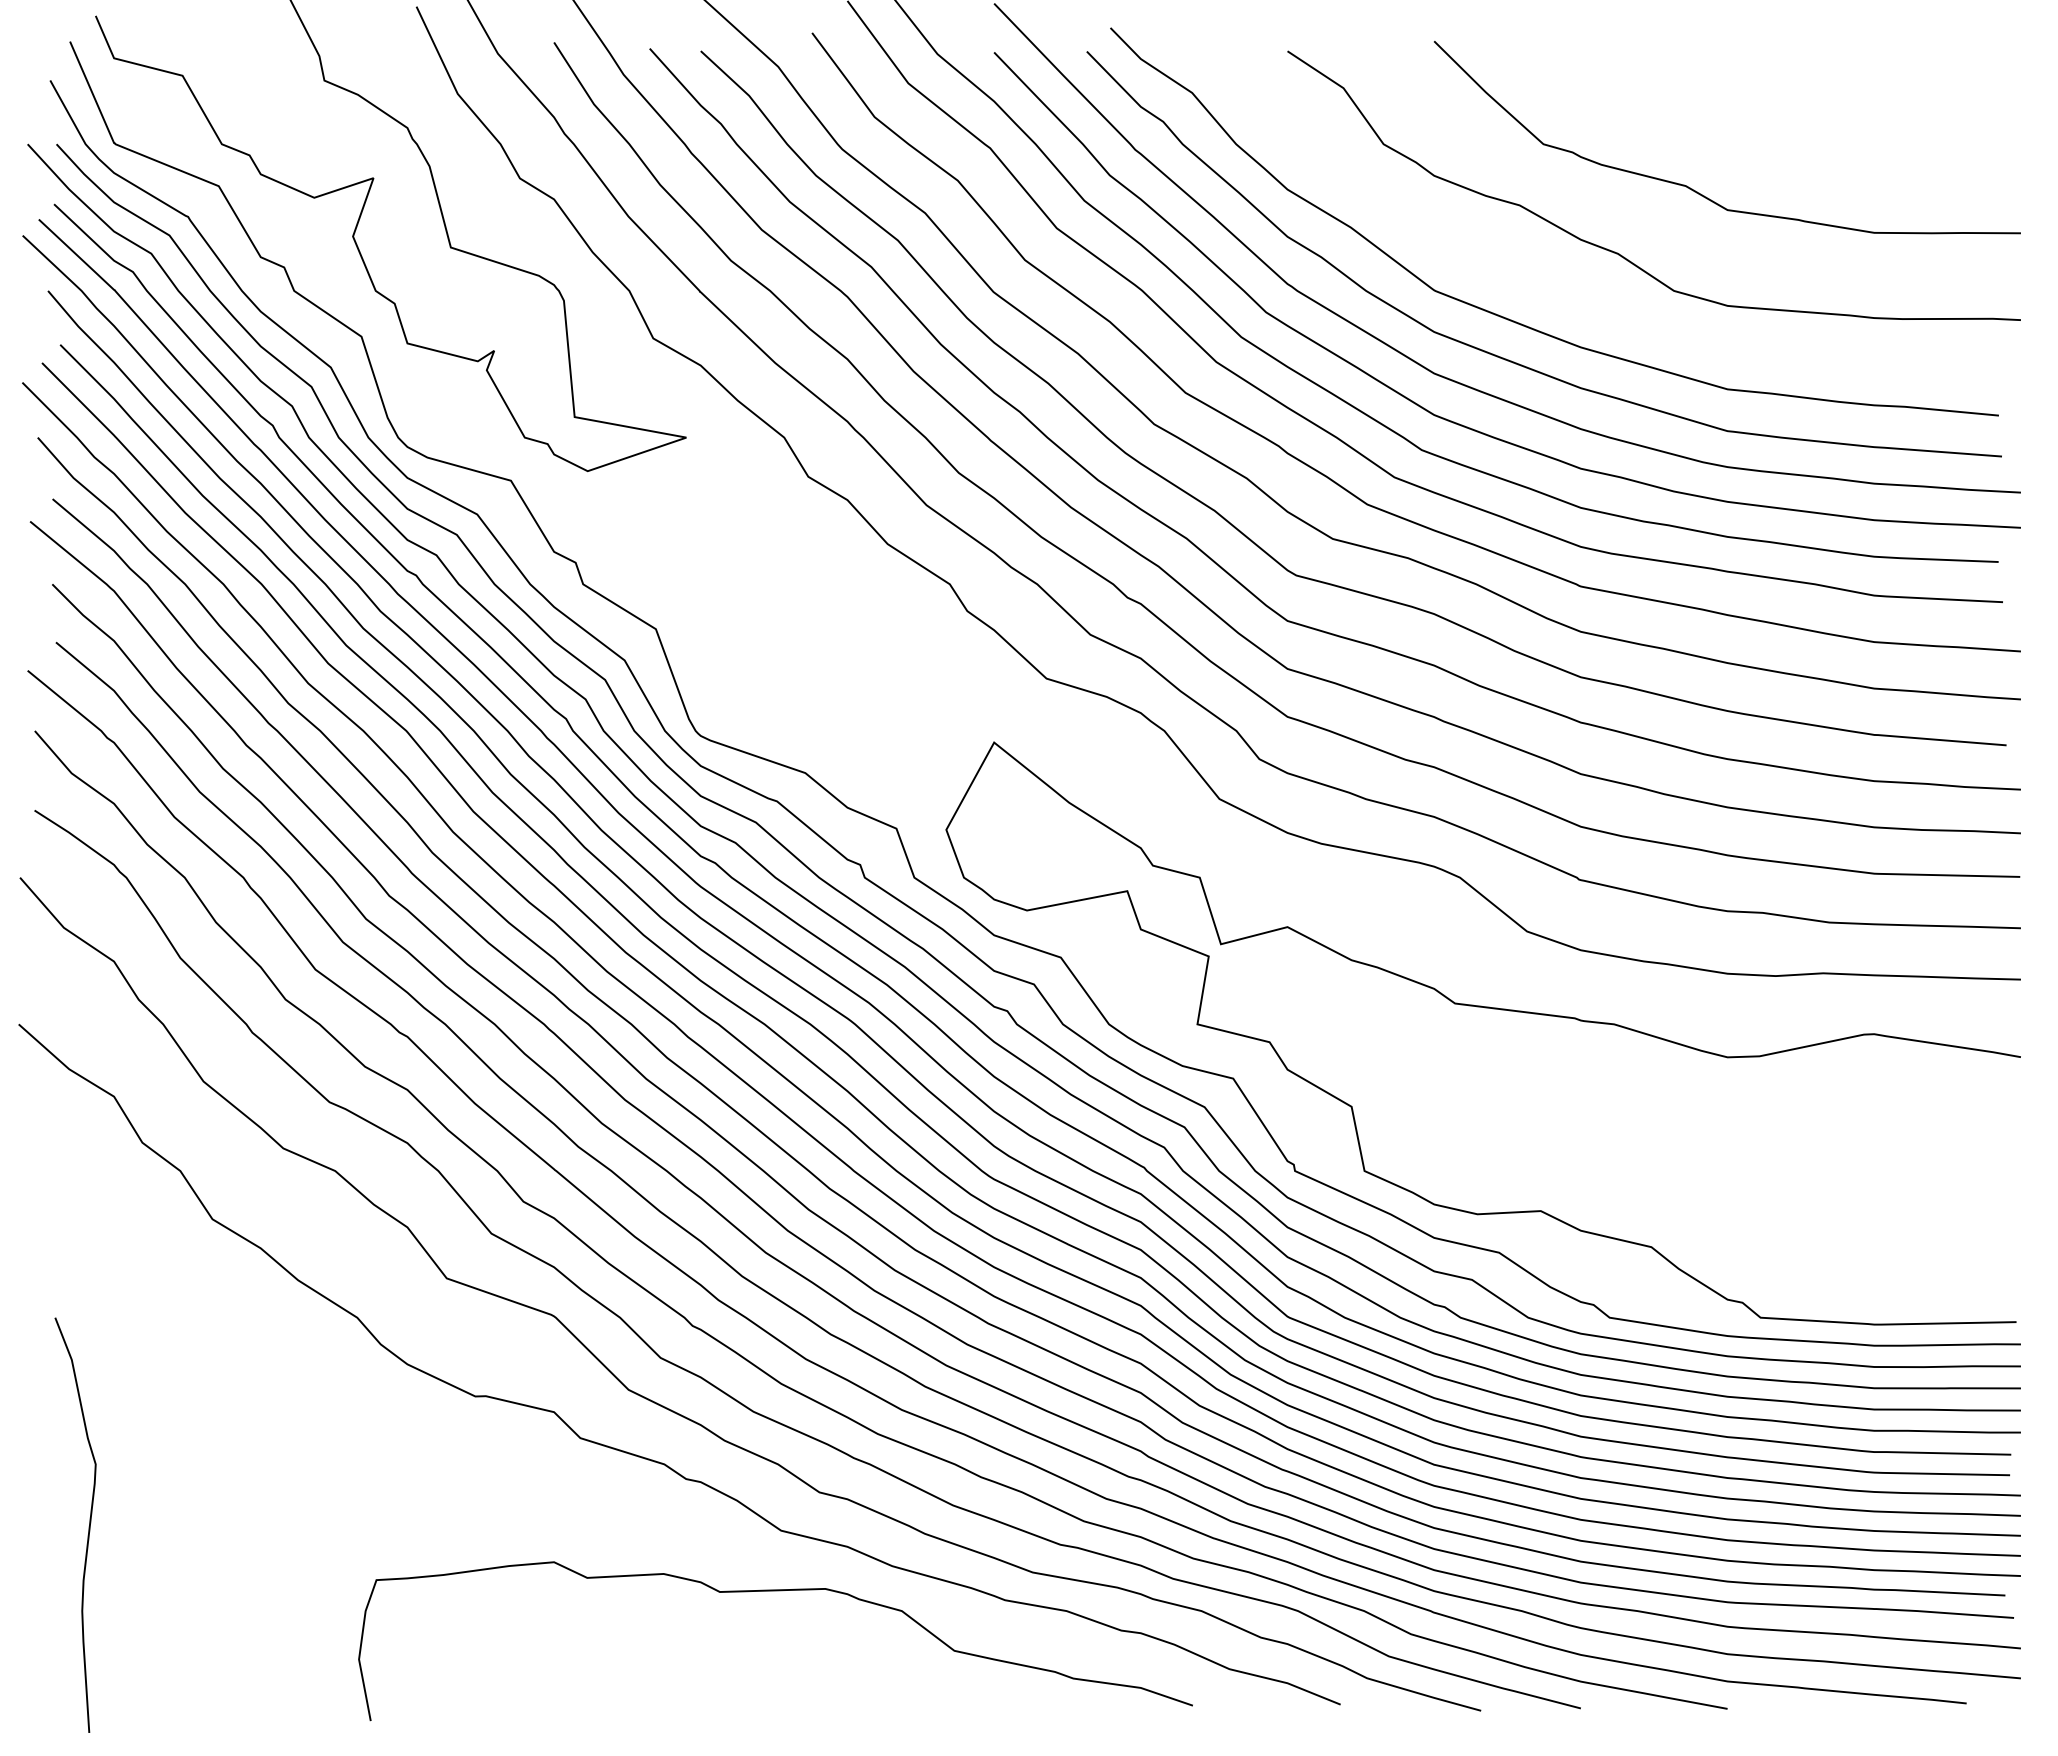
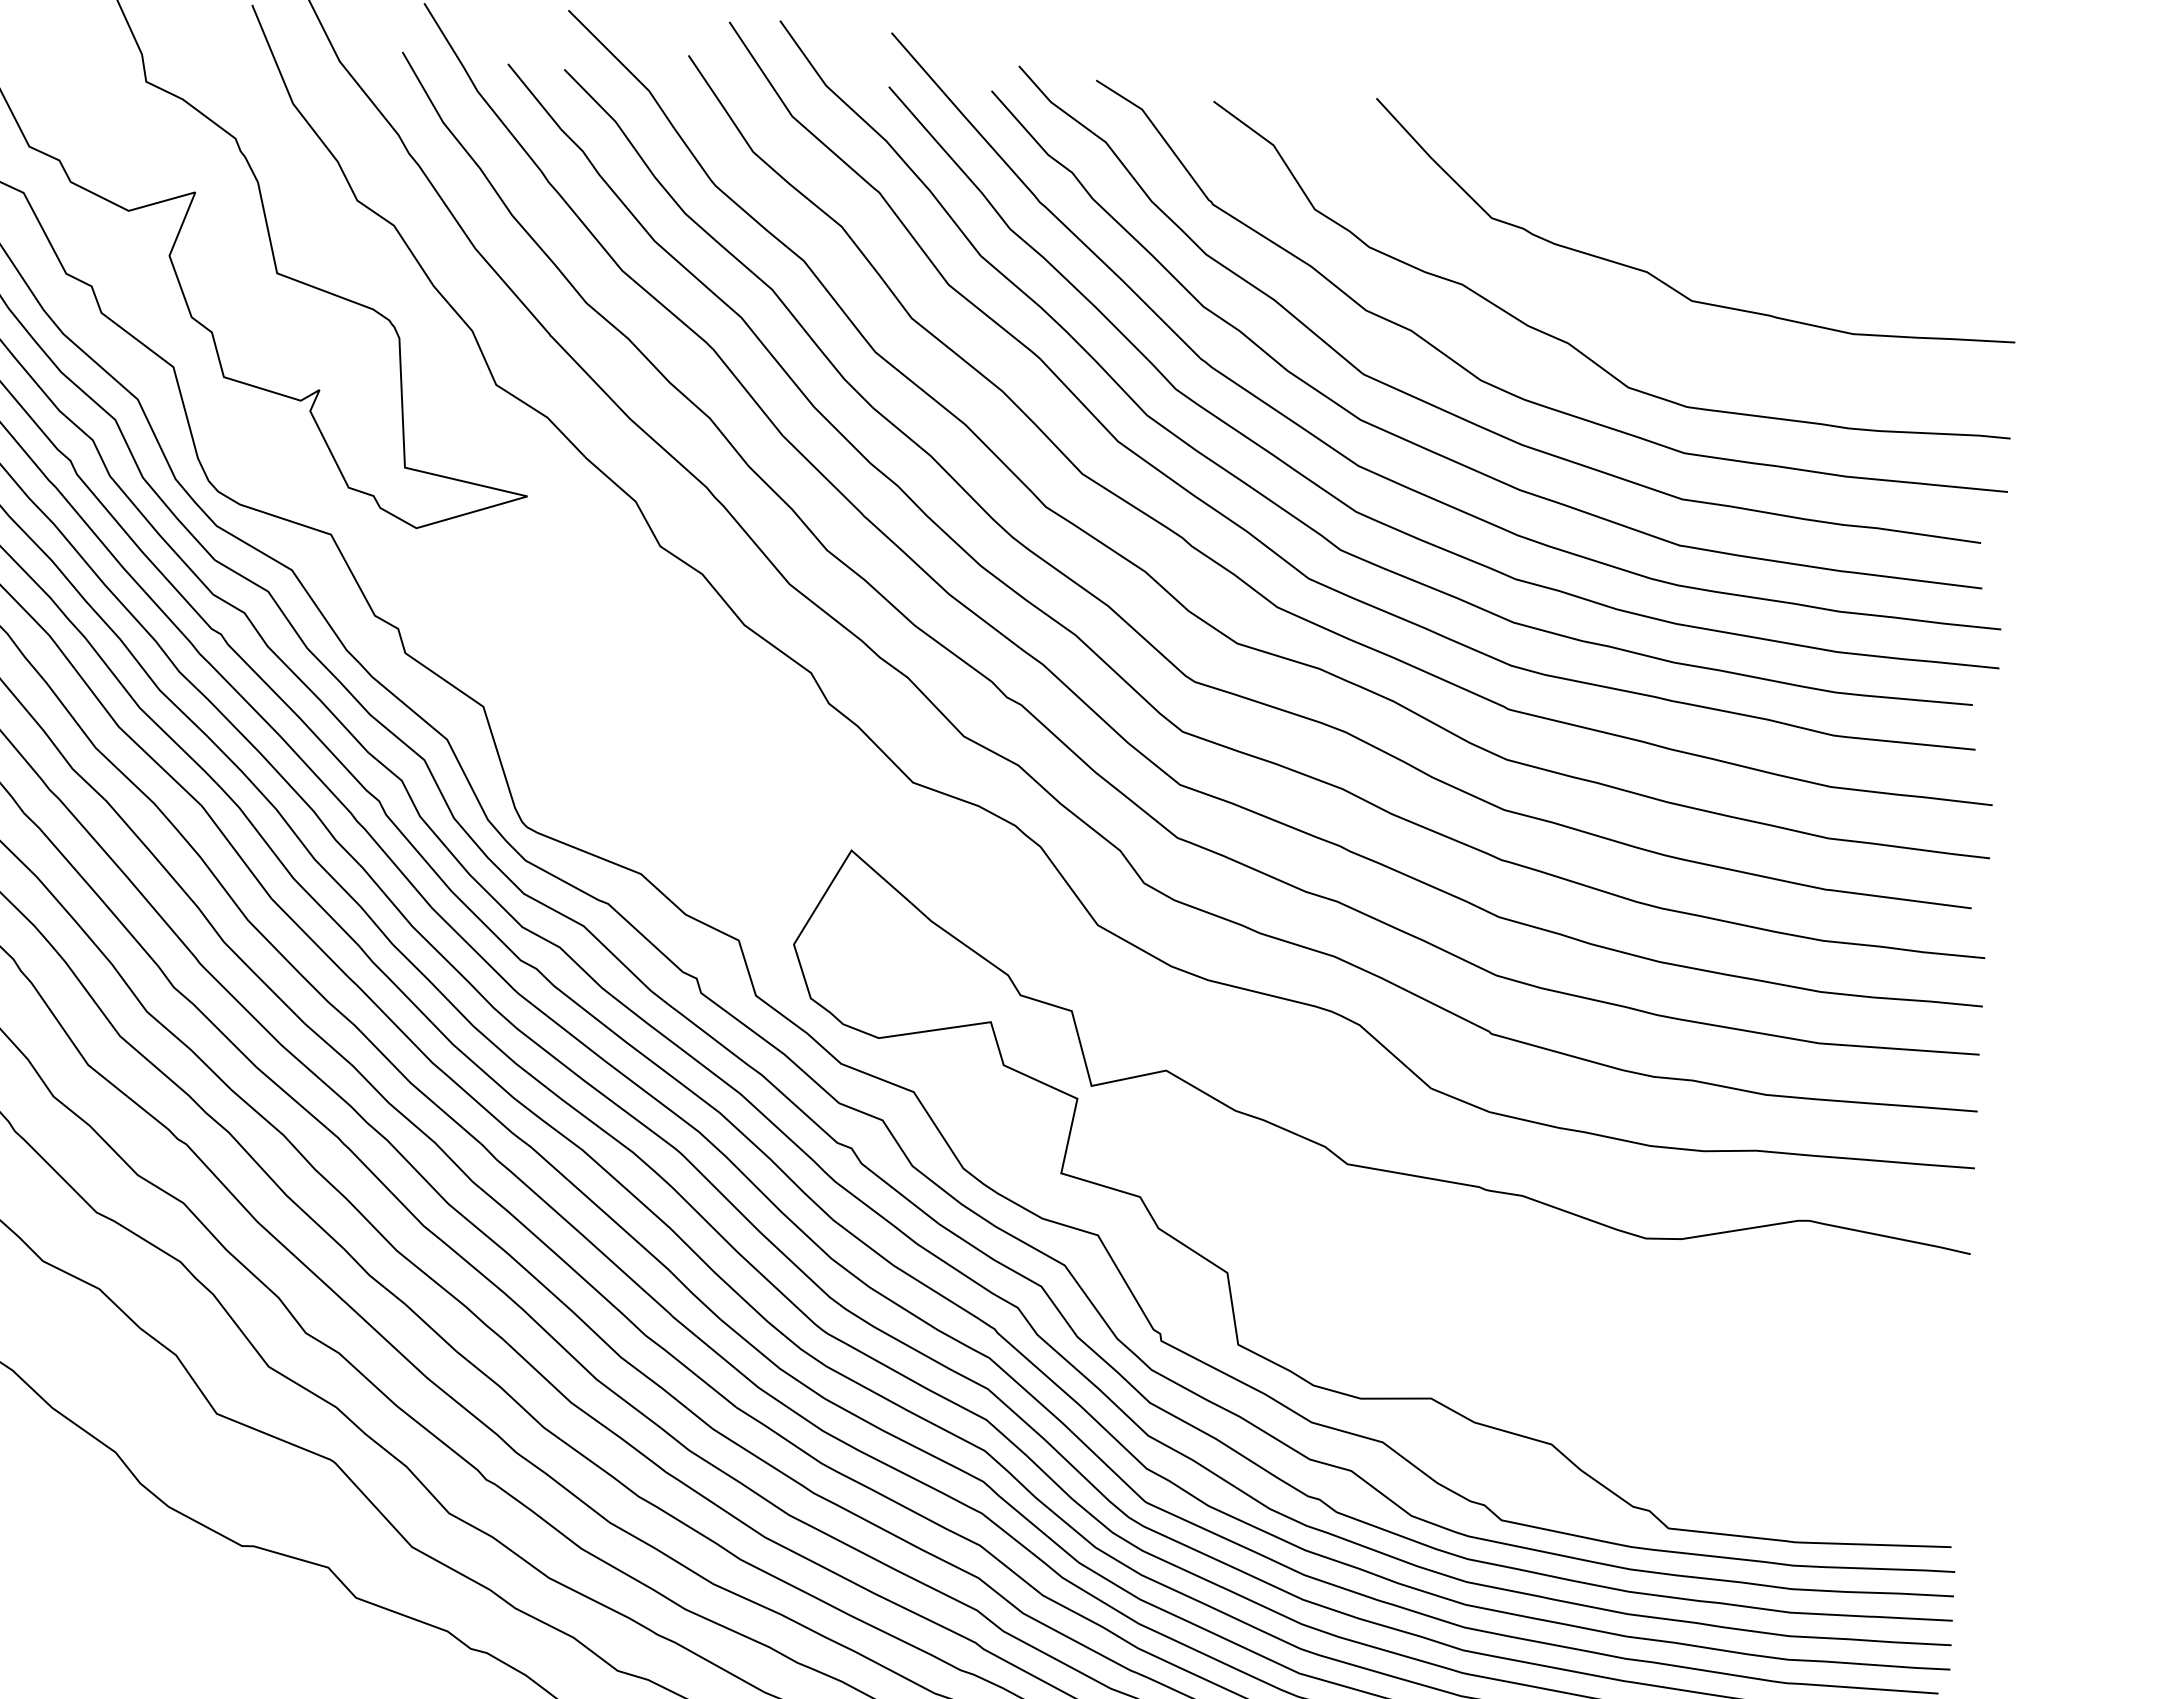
curve: (1563, 298) -> (1505, 389), added

